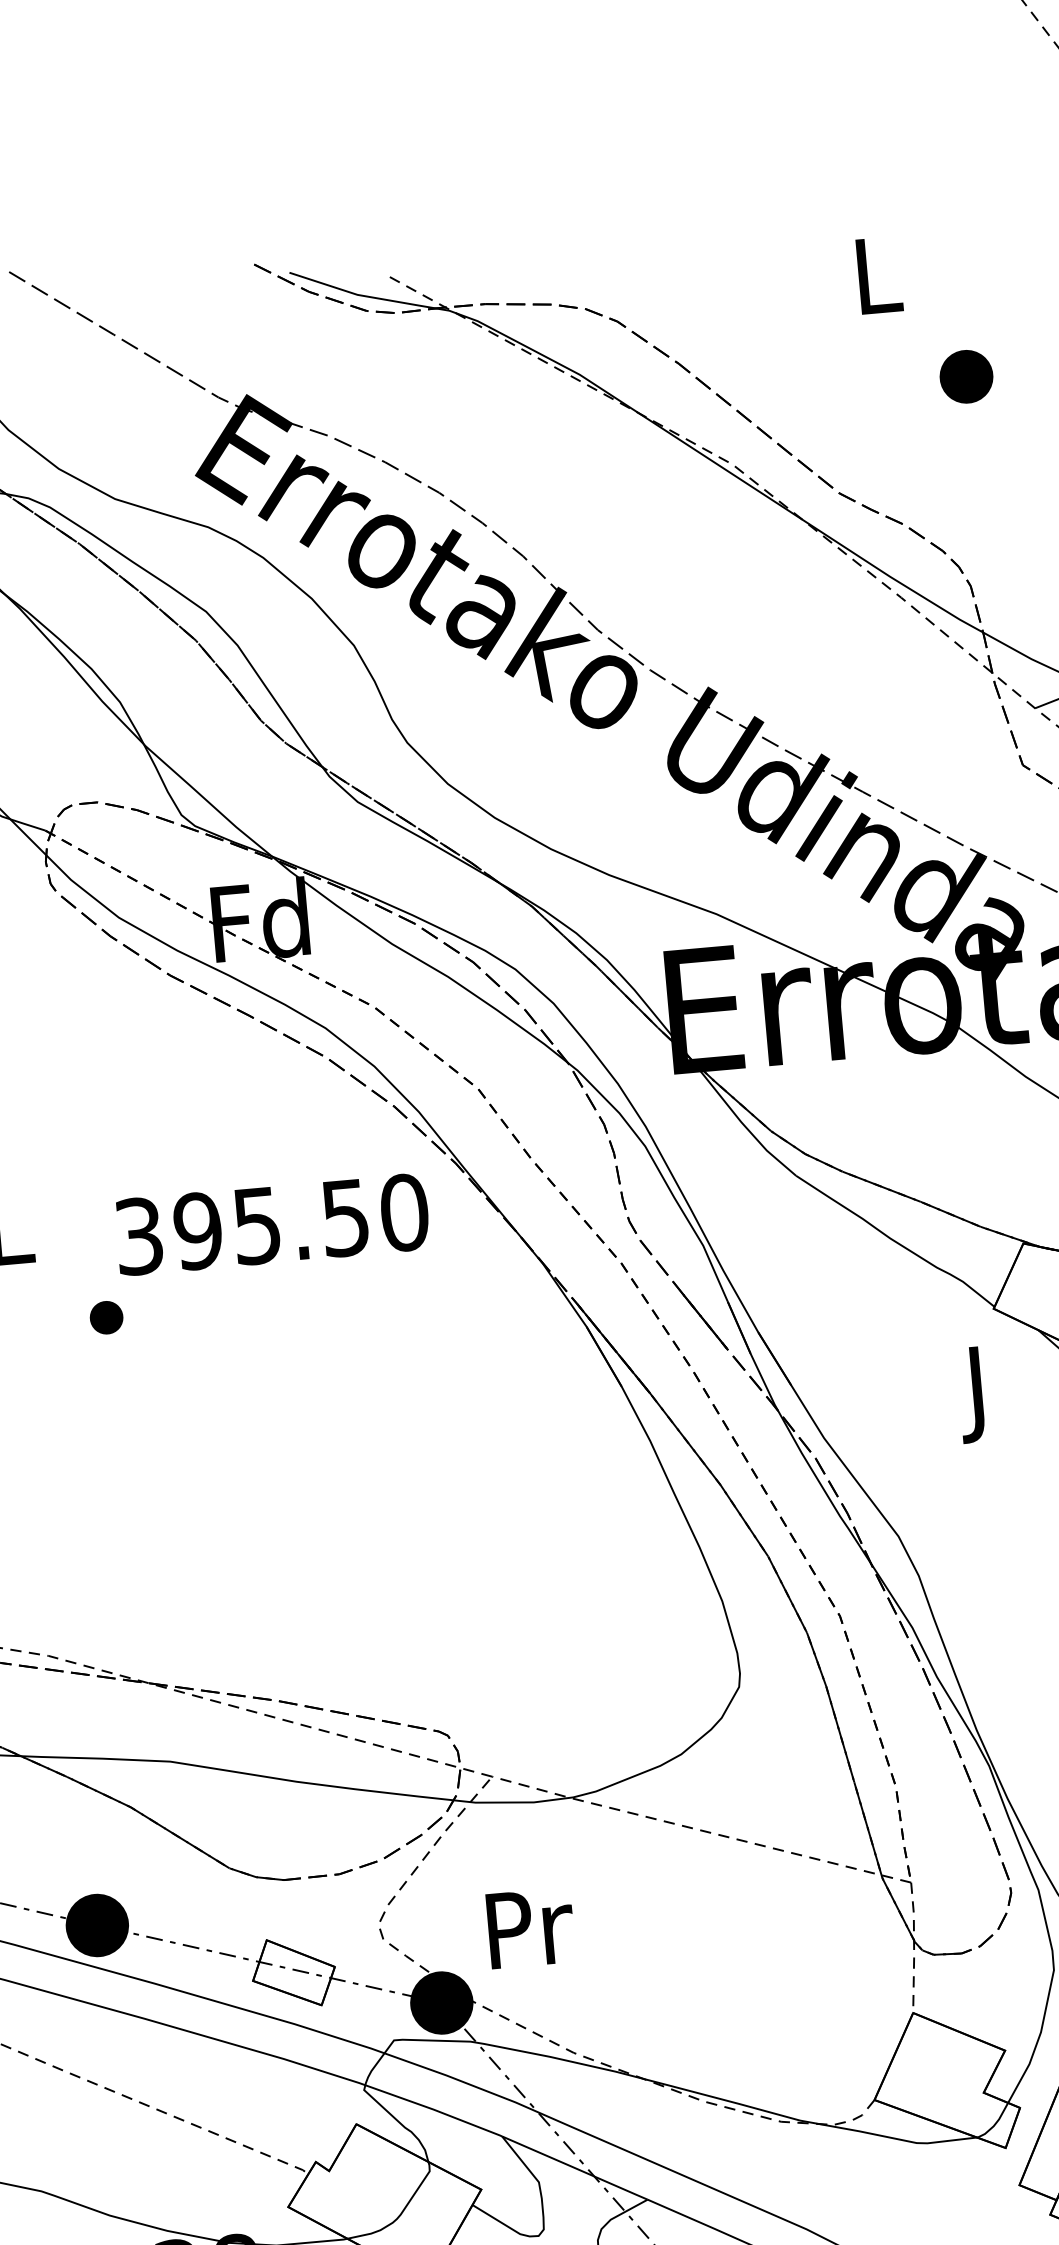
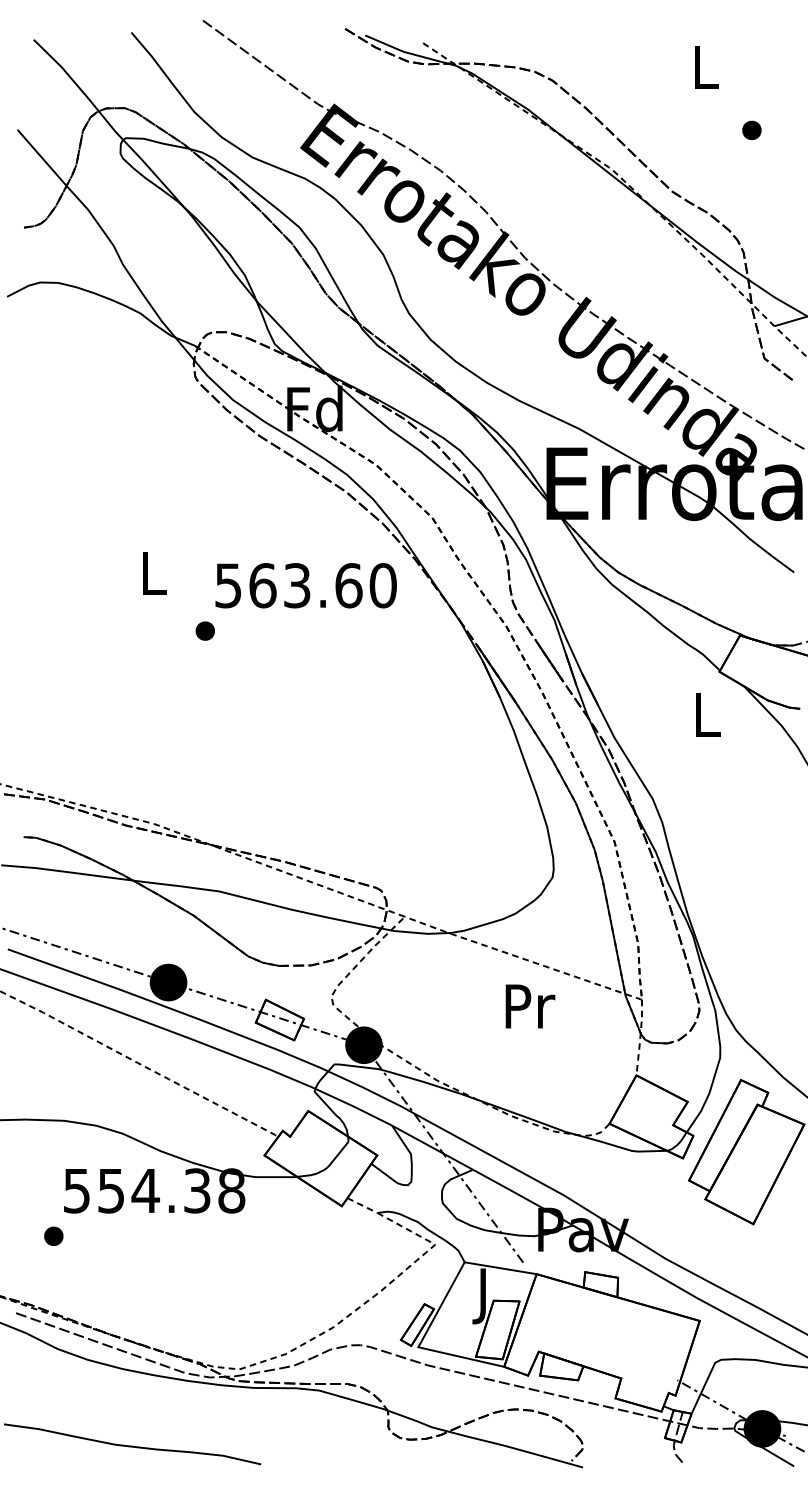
part: (965, 374) -> (751, 129), size x0.62
text: (242, 1226) -> (288, 585), 395.50 -> 563.60
text: (980, 1394) -> (707, 720), J -> L
text: (530, 1928) -> (530, 1006), moved

